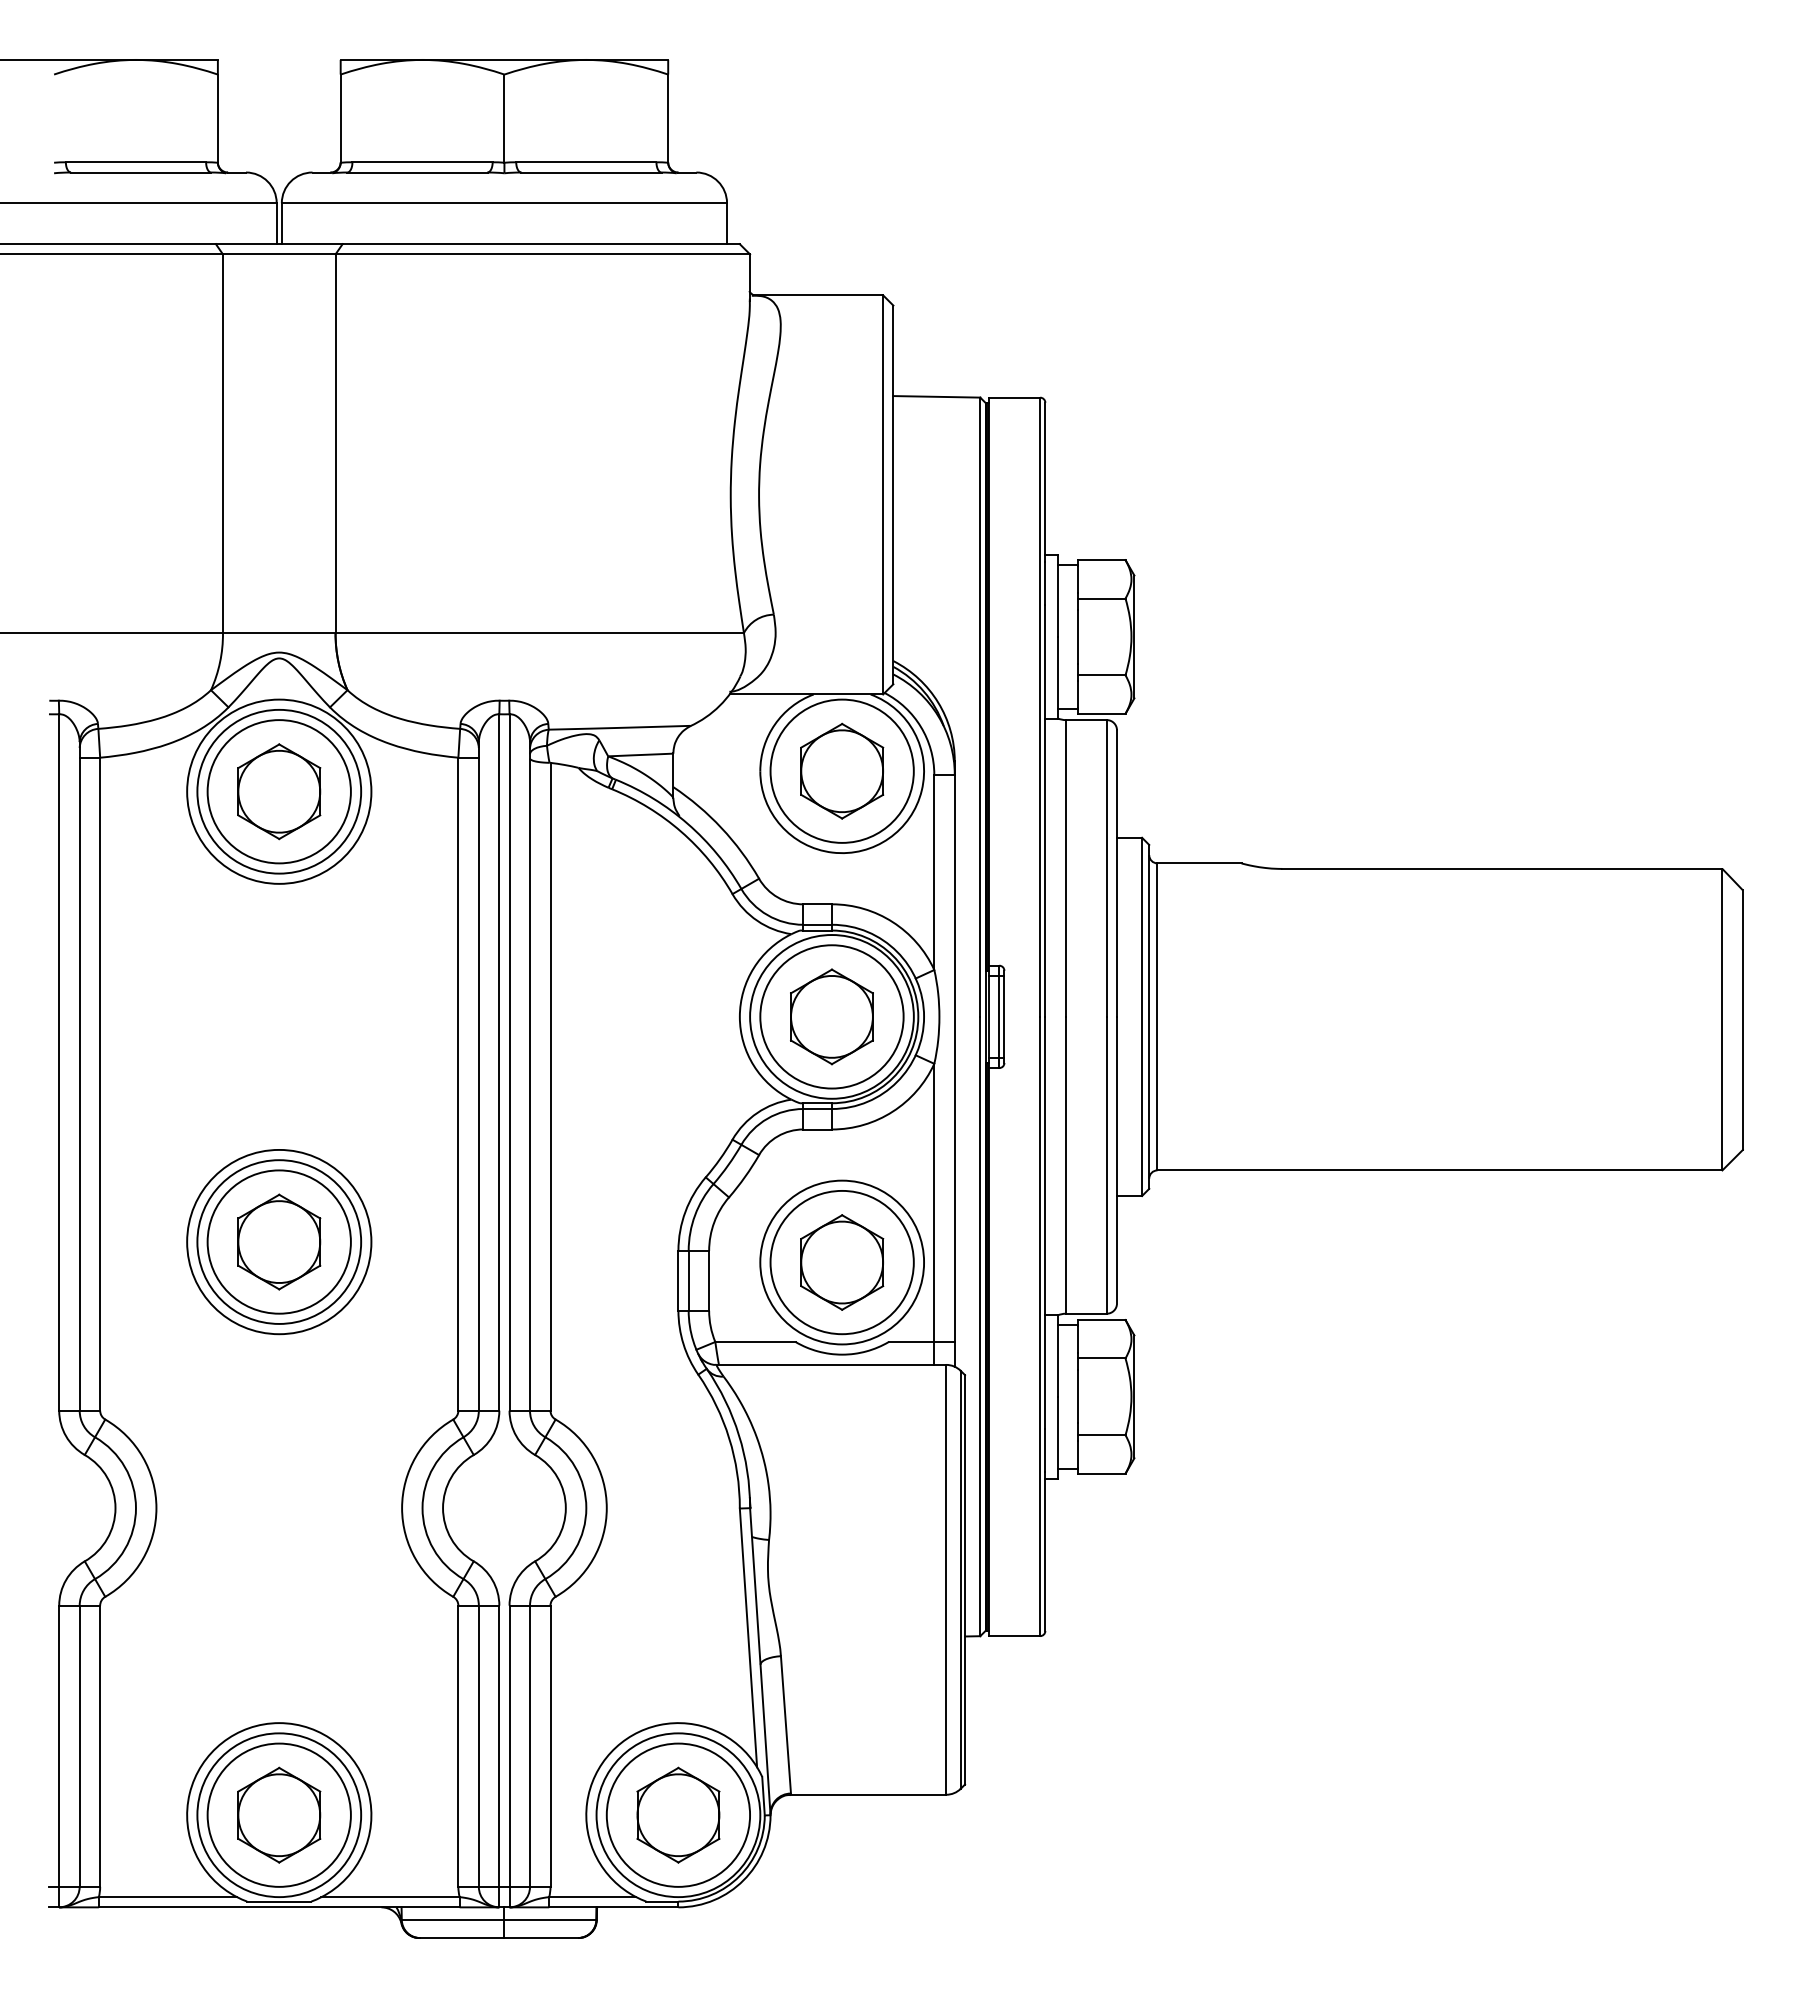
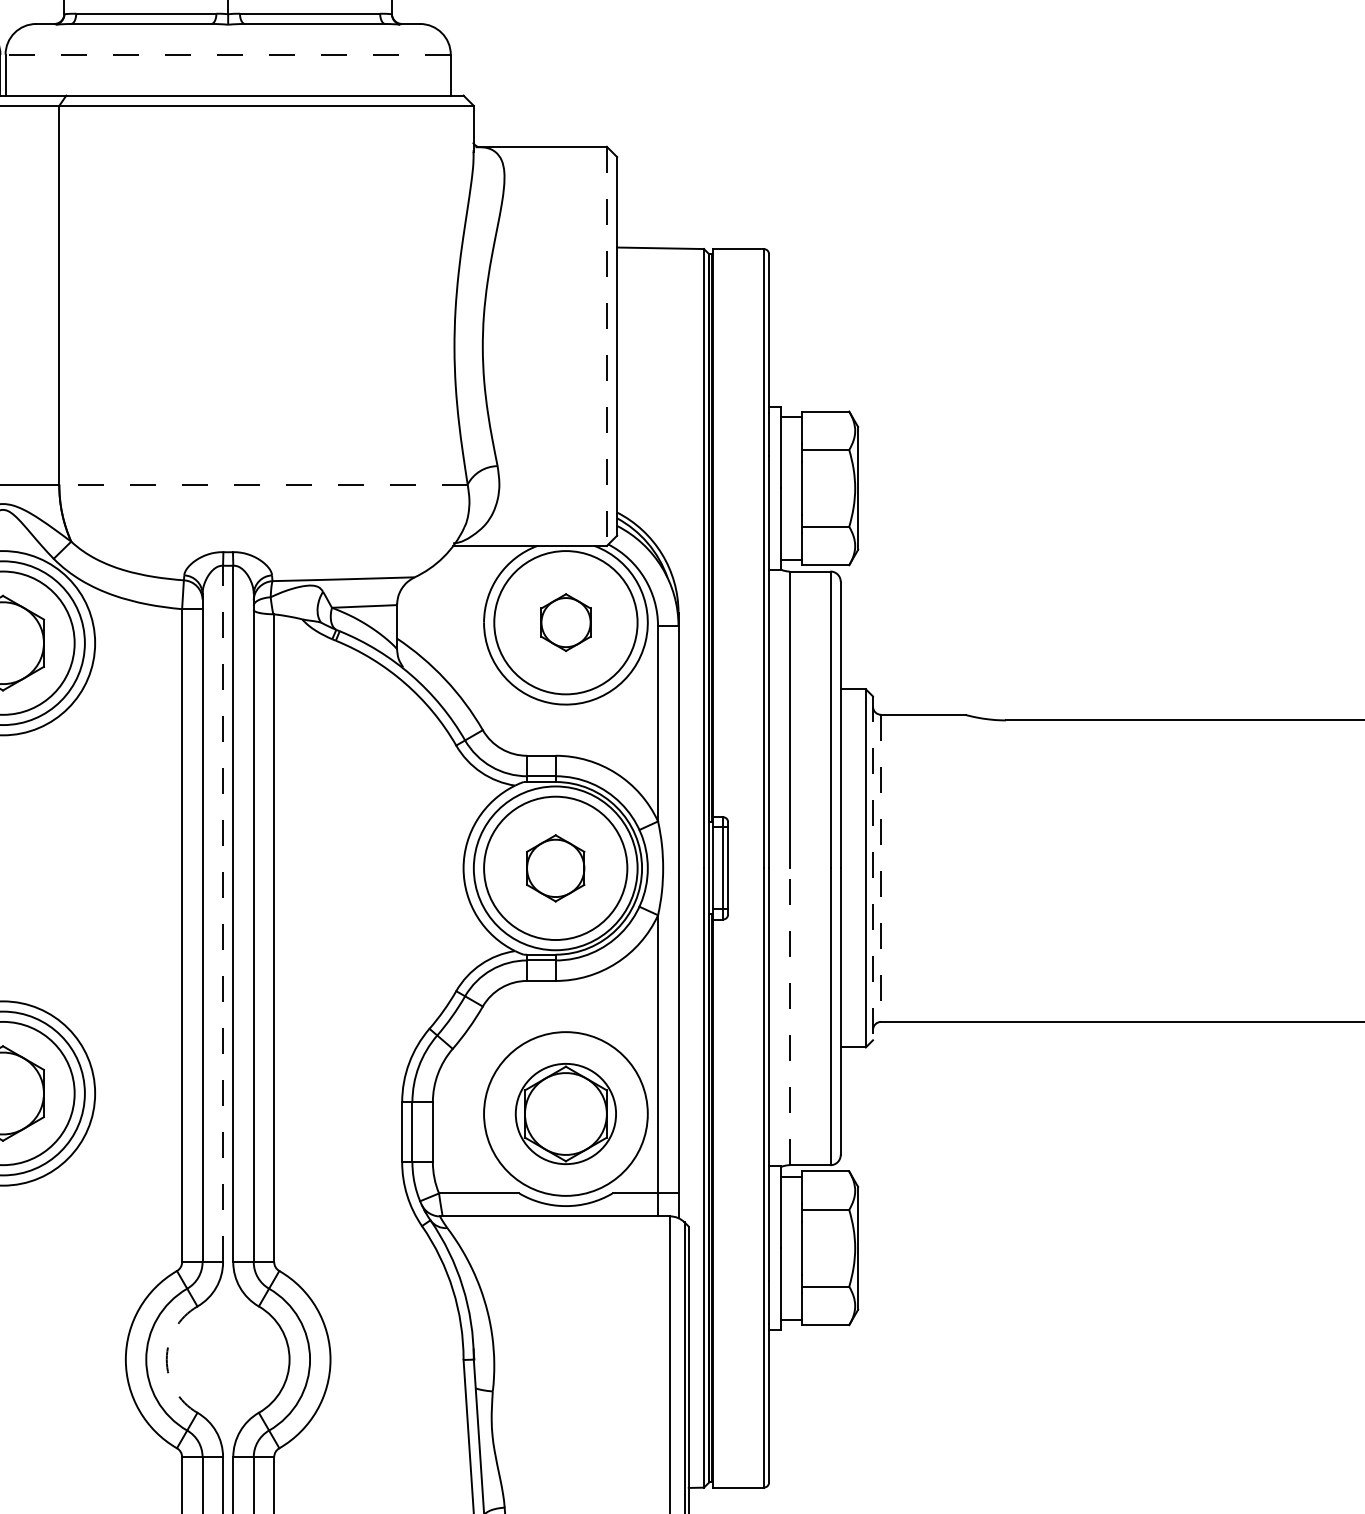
line: (504, 203) -> (228, 54), solid -> dashed
line: (883, 494) -> (607, 345), solid -> dashed
line: (539, 633) -> (263, 484), solid -> dashed
part: (842, 770) -> (566, 621), size x0.6
part: (831, 1016) -> (555, 867), size x0.7
line: (1149, 1016) -> (873, 867), solid -> dashed
line: (1157, 1016) -> (881, 867), solid -> dashed
line: (499, 1061) -> (223, 912), solid -> dashed
line: (1065, 1164) -> (789, 1015), solid -> dashed
circle: (841, 1262) -> (565, 1113), size x0.7
arc: (443, 1508) -> (167, 1359), solid -> dashed

